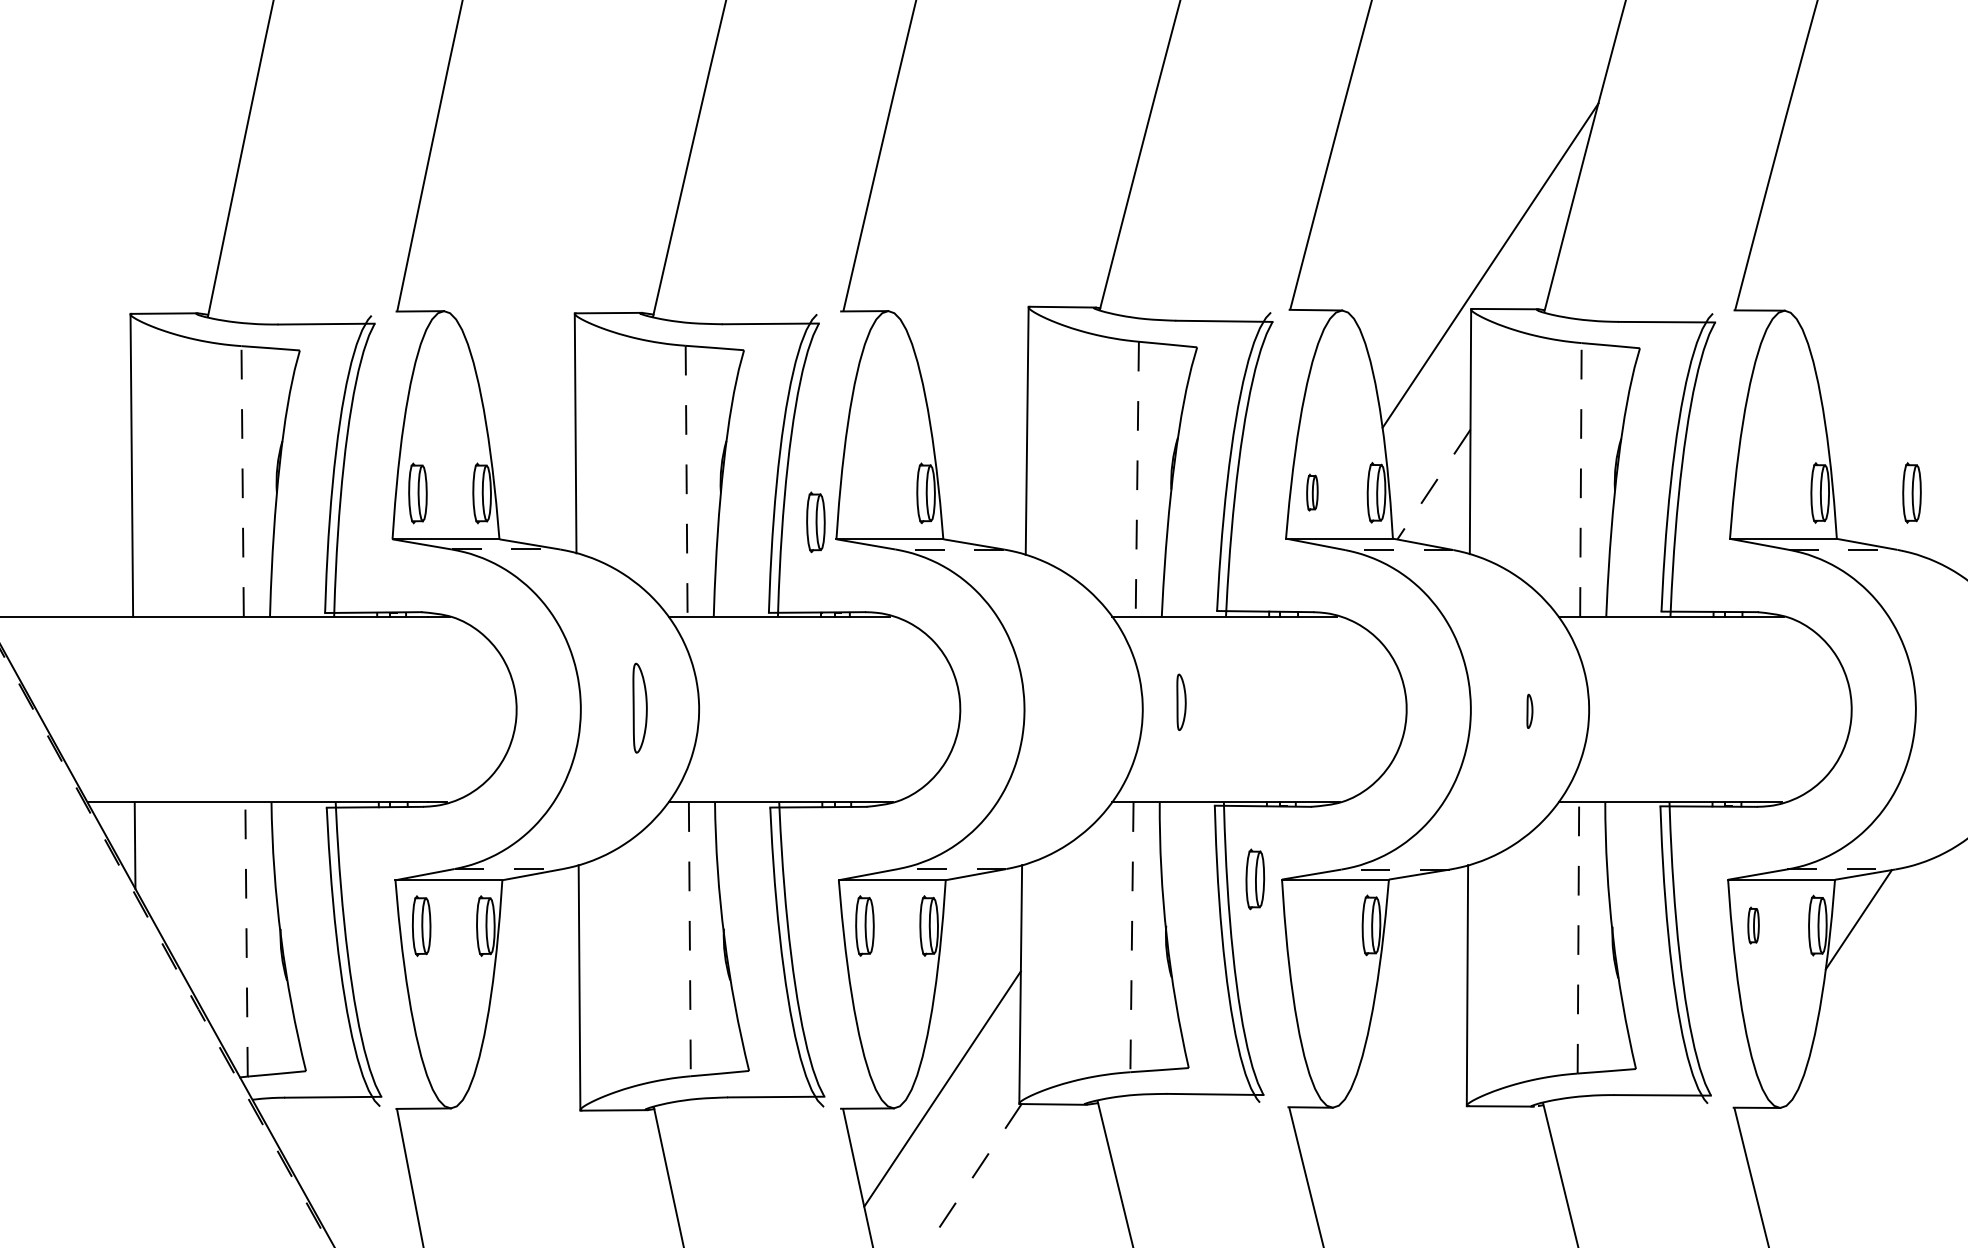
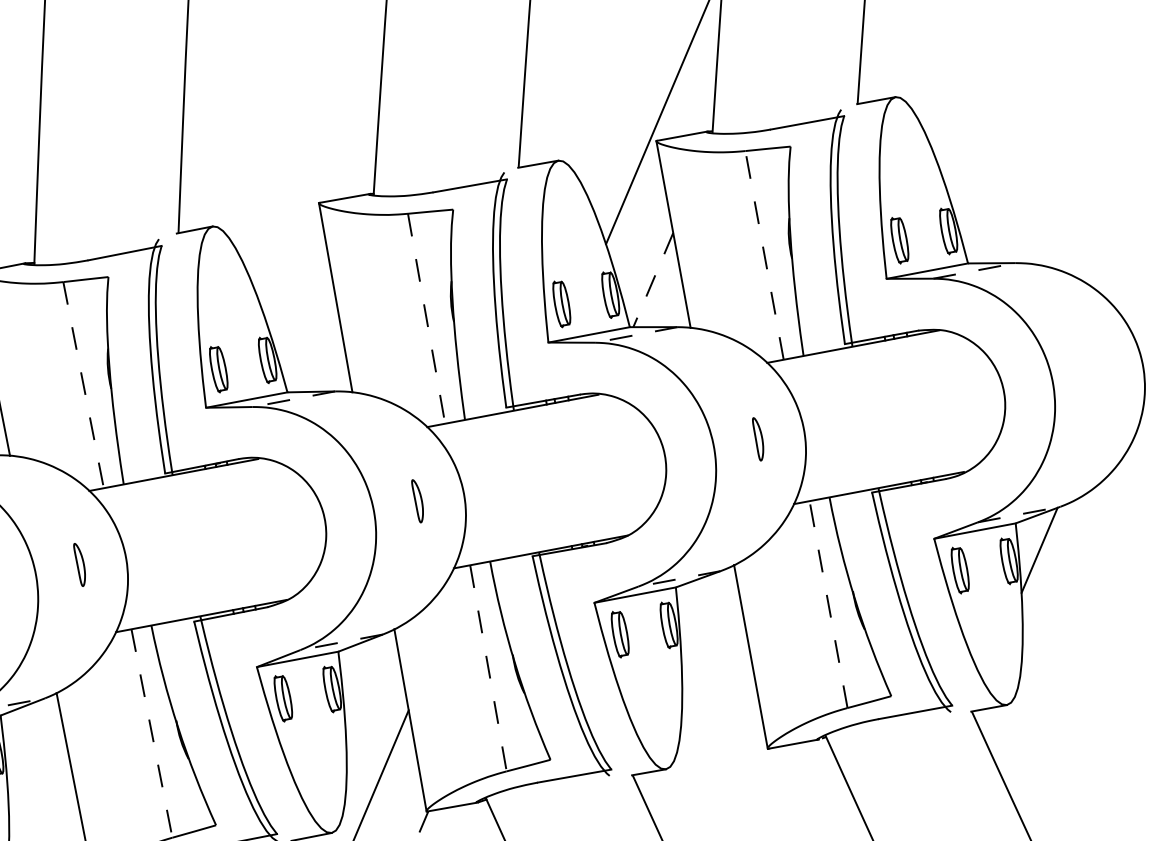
part: (1312, 492) -> (561, 303), size x1.67
part: (1911, 492) -> (899, 239), moved
part: (815, 522) -> (218, 369), moved
part: (1181, 701) -> (418, 500), moved
part: (639, 707) -> (80, 564), size x0.62
part: (1529, 711) -> (758, 439), size x1.67
part: (1255, 879) -> (620, 634), moved
part: (1753, 925) -> (960, 569), size x1.67

